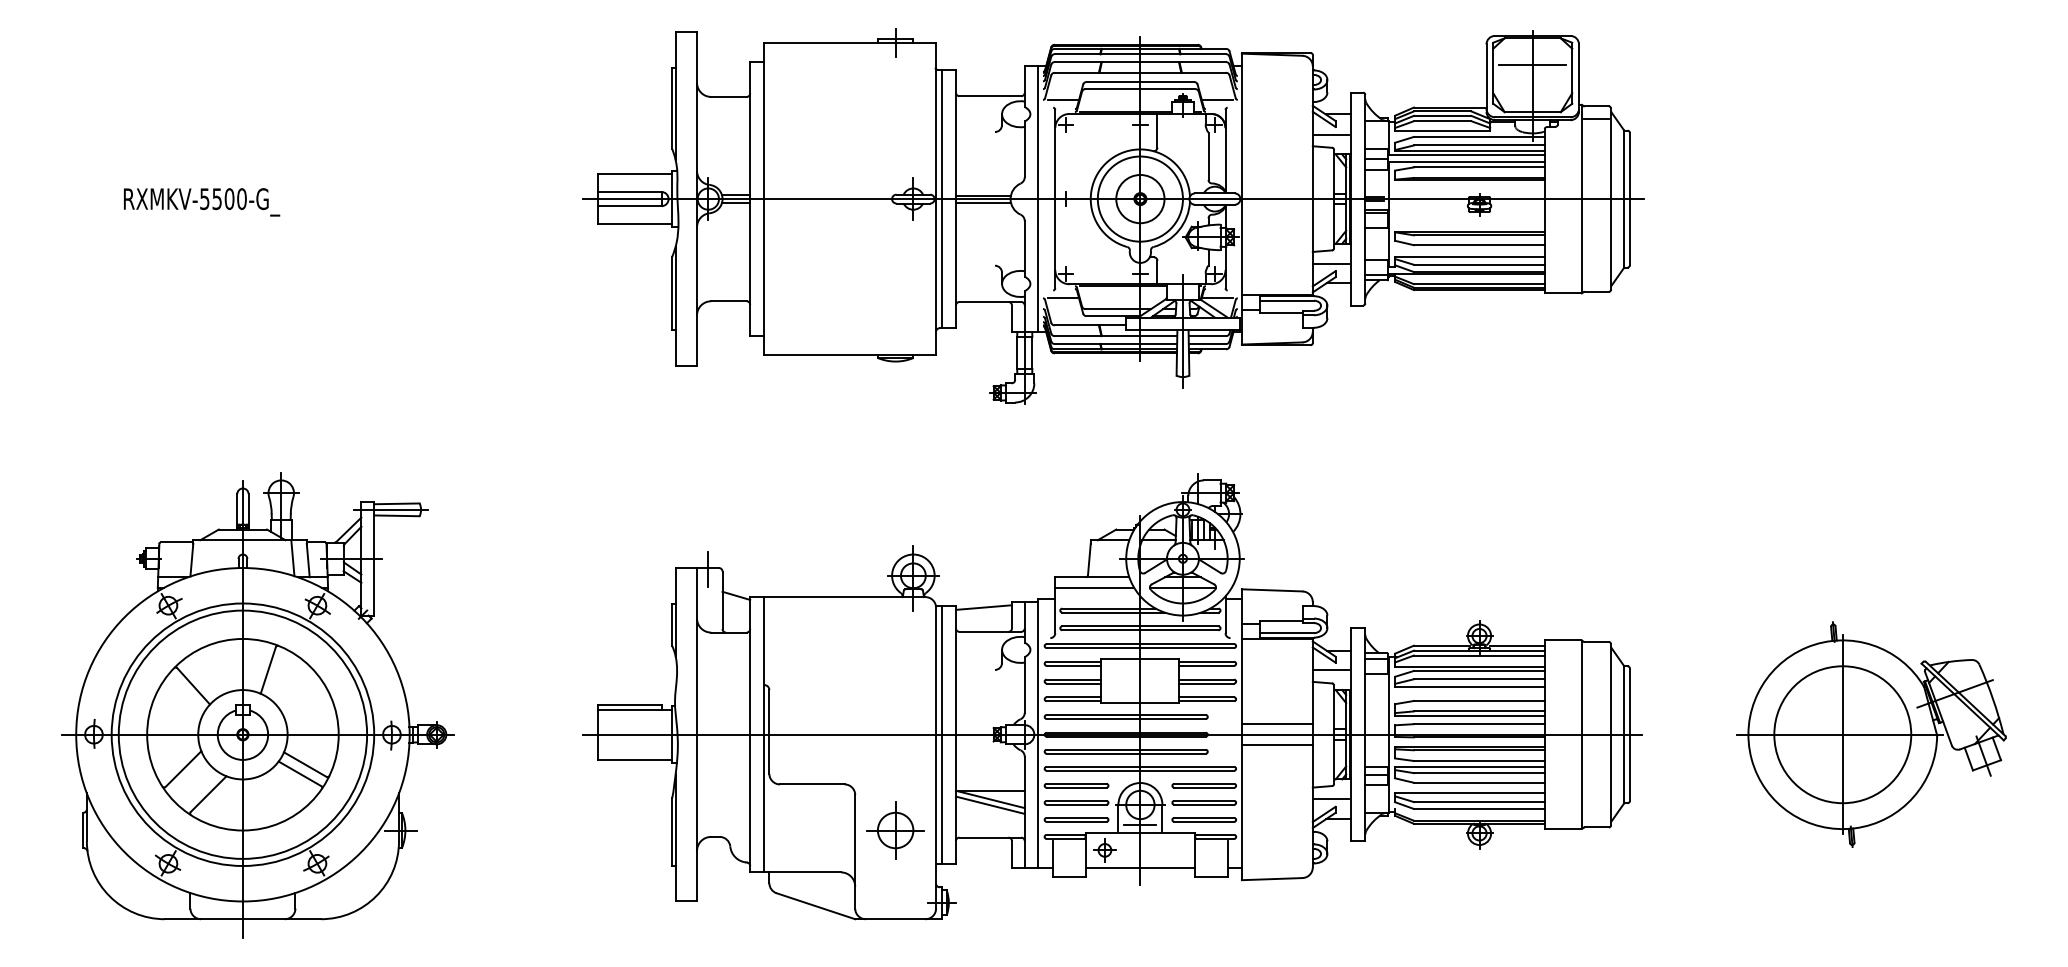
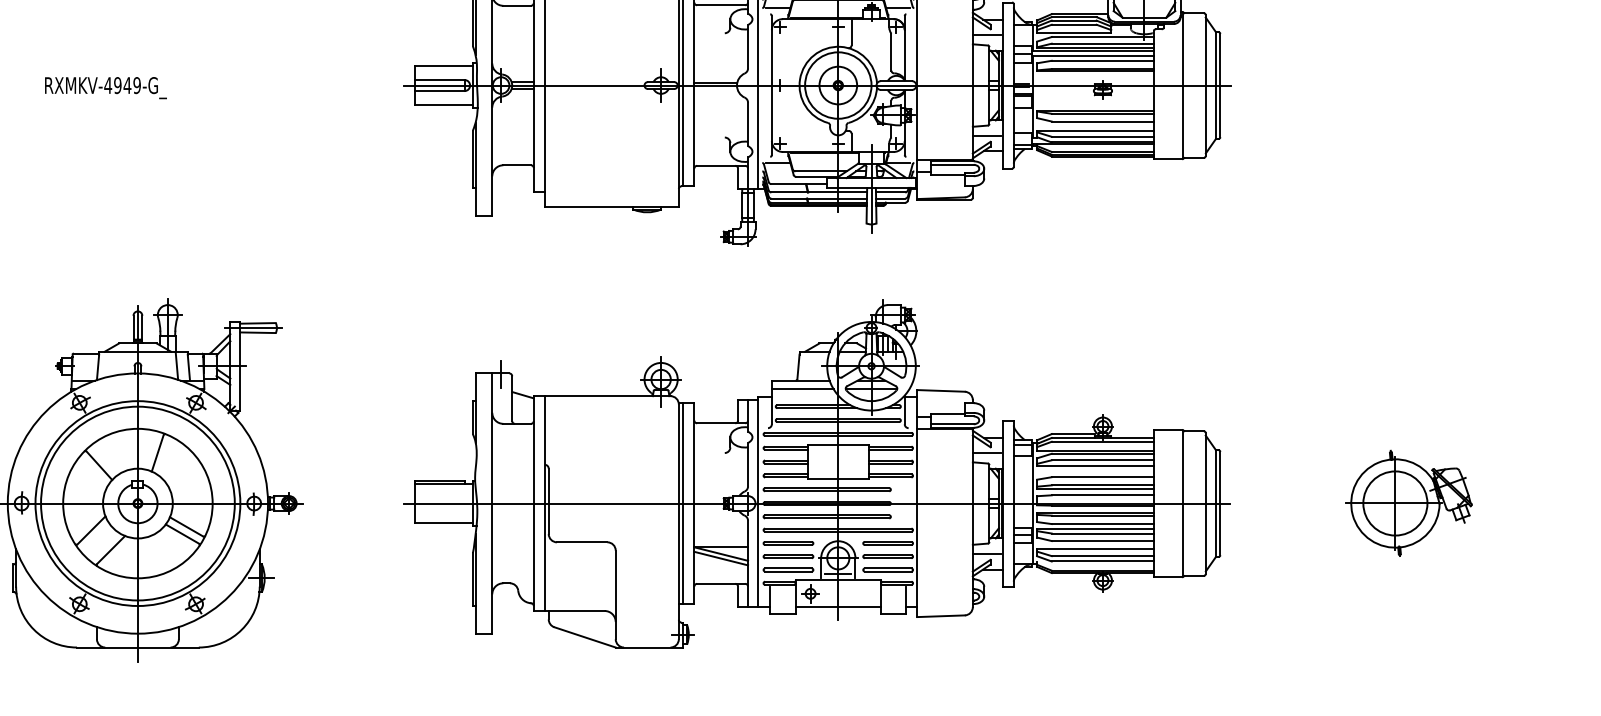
line: (1596, 118) -> (1194, 22), removed
text: (222, 199) -> (121, 85), RXMKV-5500-G_ -> RXMKV-4949-G_
line: (982, 202) -> (715, 88), removed
line: (983, 607) -> (715, 404), removed
line: (1516, 645) -> (1131, 433), removed
line: (1276, 724) -> (944, 495), removed
part: (1871, 734) -> (1408, 503), size x0.6
line: (1276, 745) -> (944, 511), removed
part: (895, 830) -> (647, 578), removed

